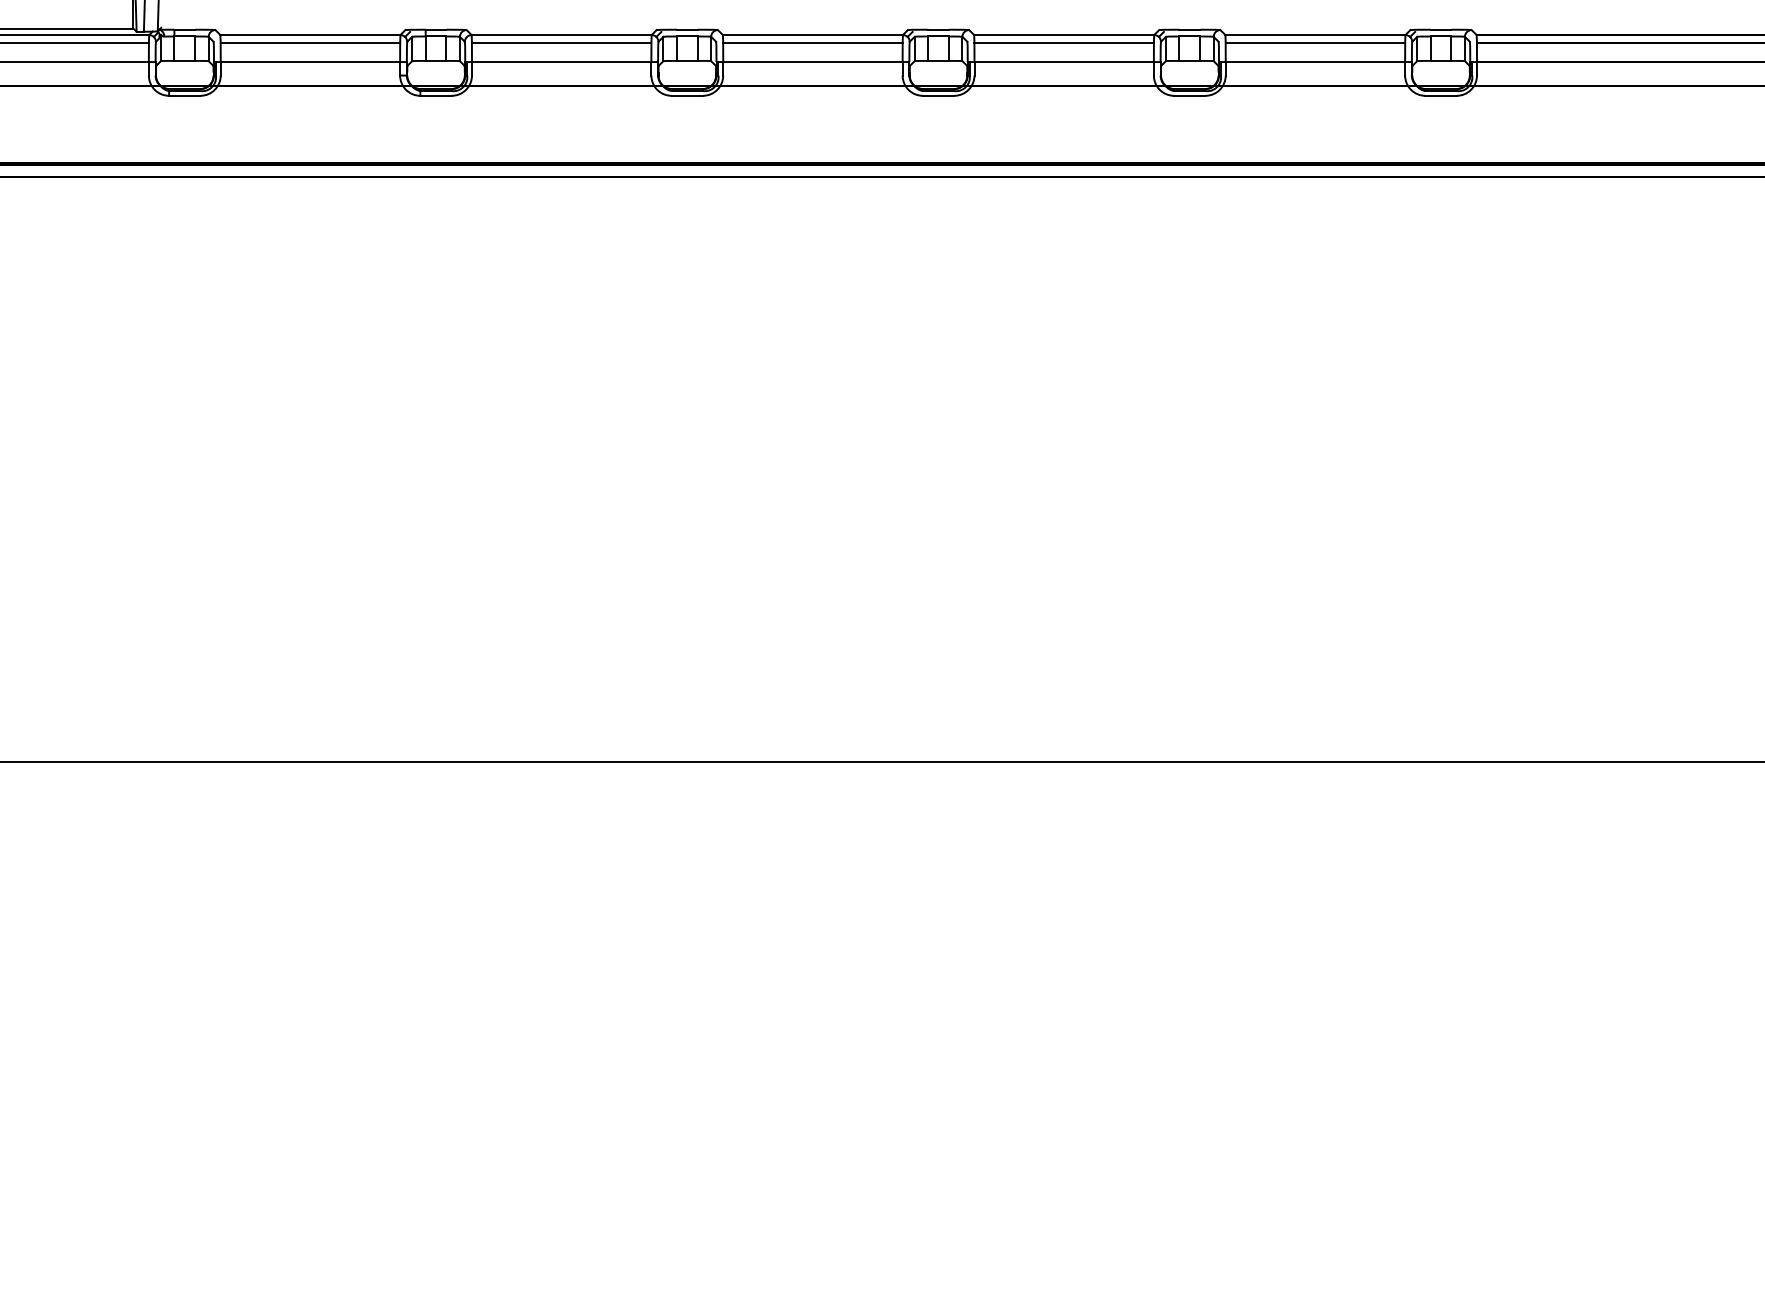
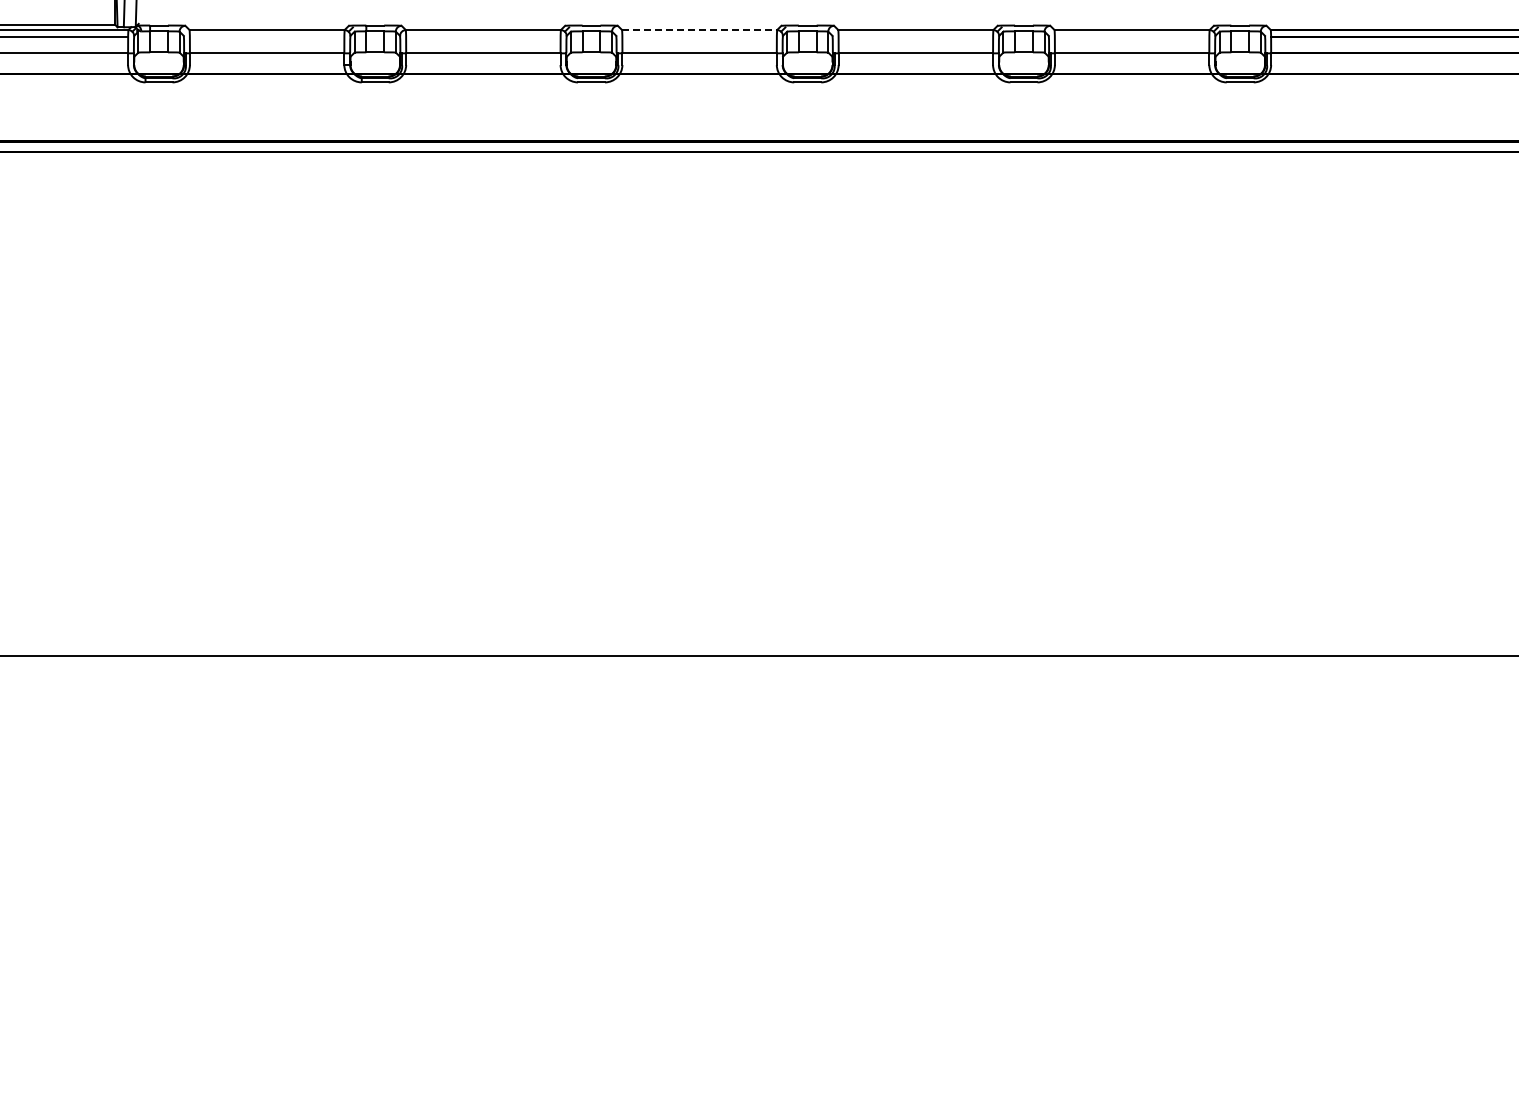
line: (813, 35) -> (700, 30), solid -> dashed
line: (309, 42) -> (266, 36), removed
line: (561, 42) -> (483, 36), removed
line: (812, 42) -> (699, 36), removed
line: (1063, 42) -> (915, 36), removed
line: (1314, 42) -> (1131, 36), removed

